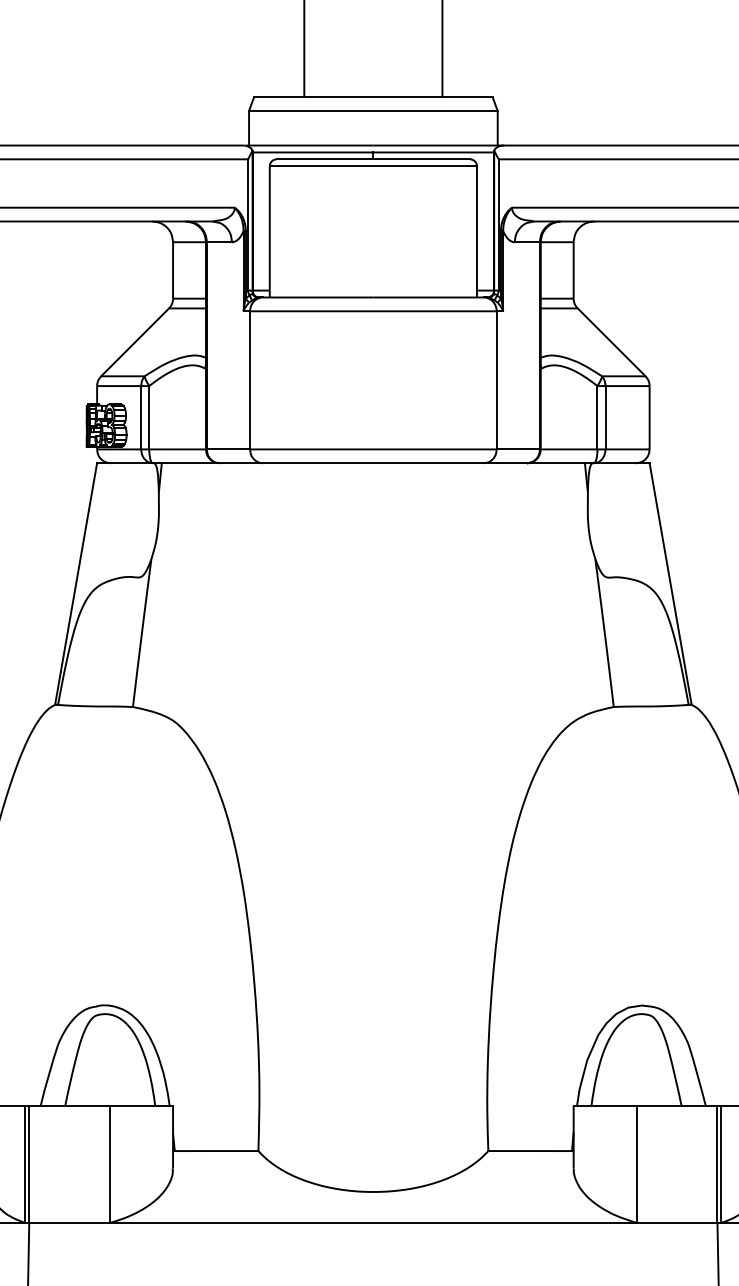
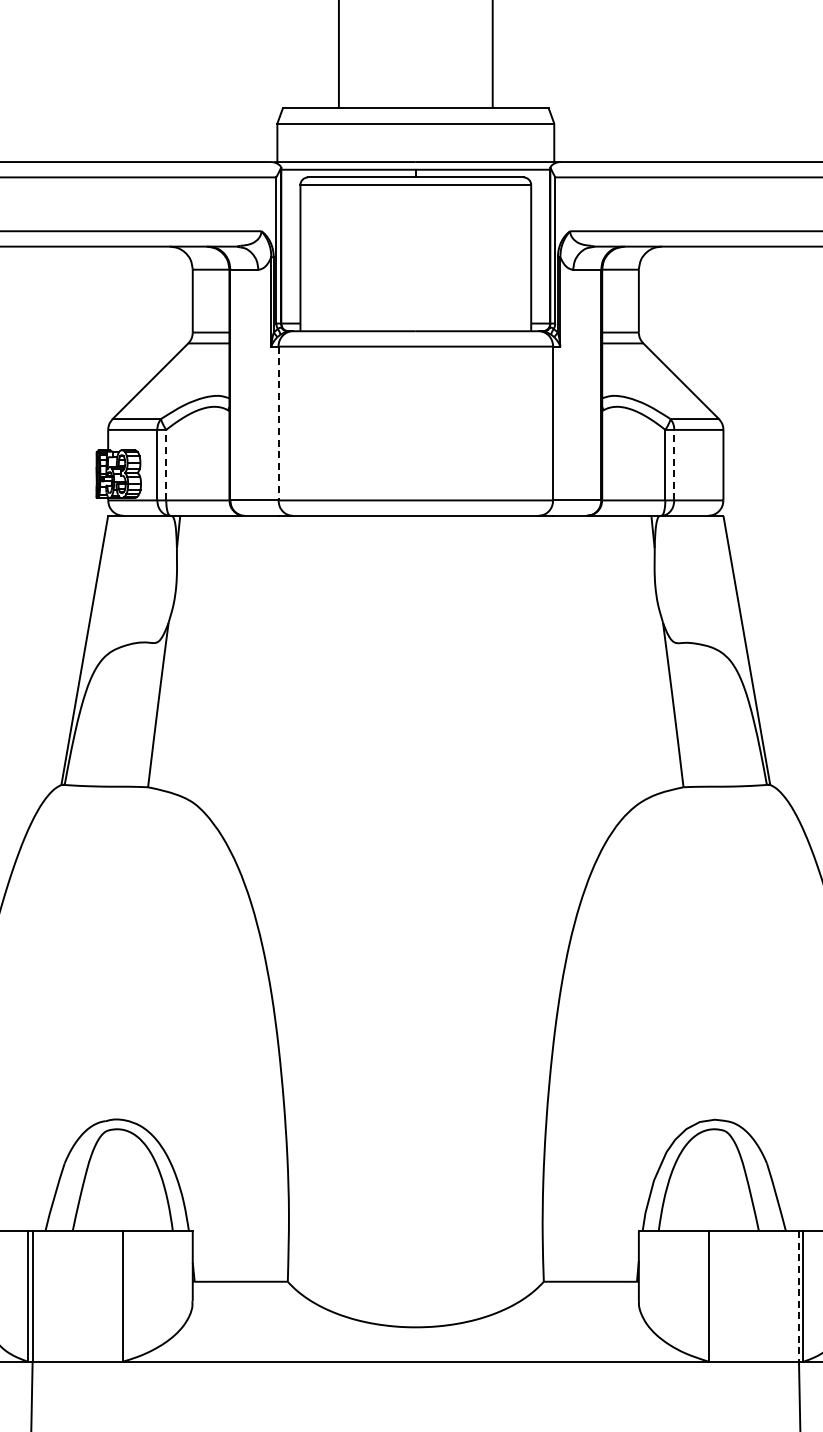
line: (250, 380) -> (278, 423), solid -> dashed
line: (149, 417) -> (166, 464), solid -> dashed
line: (605, 417) -> (674, 464), solid -> dashed
line: (717, 1164) -> (798, 1296), solid -> dashed

